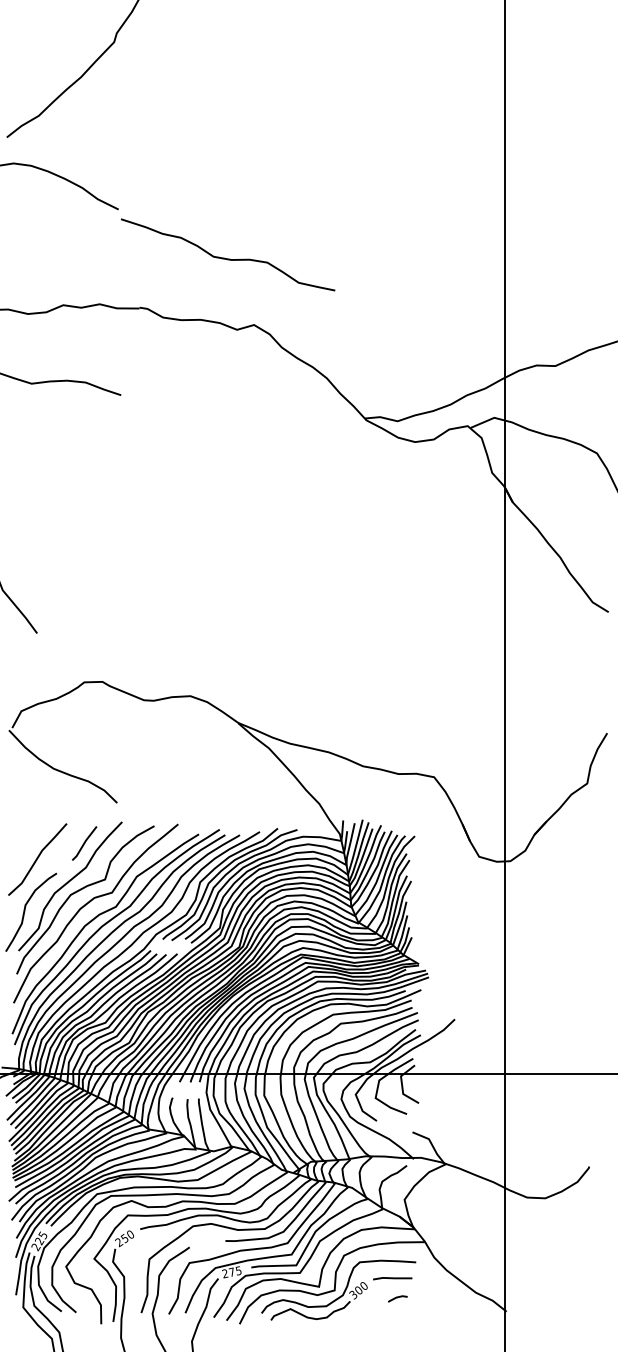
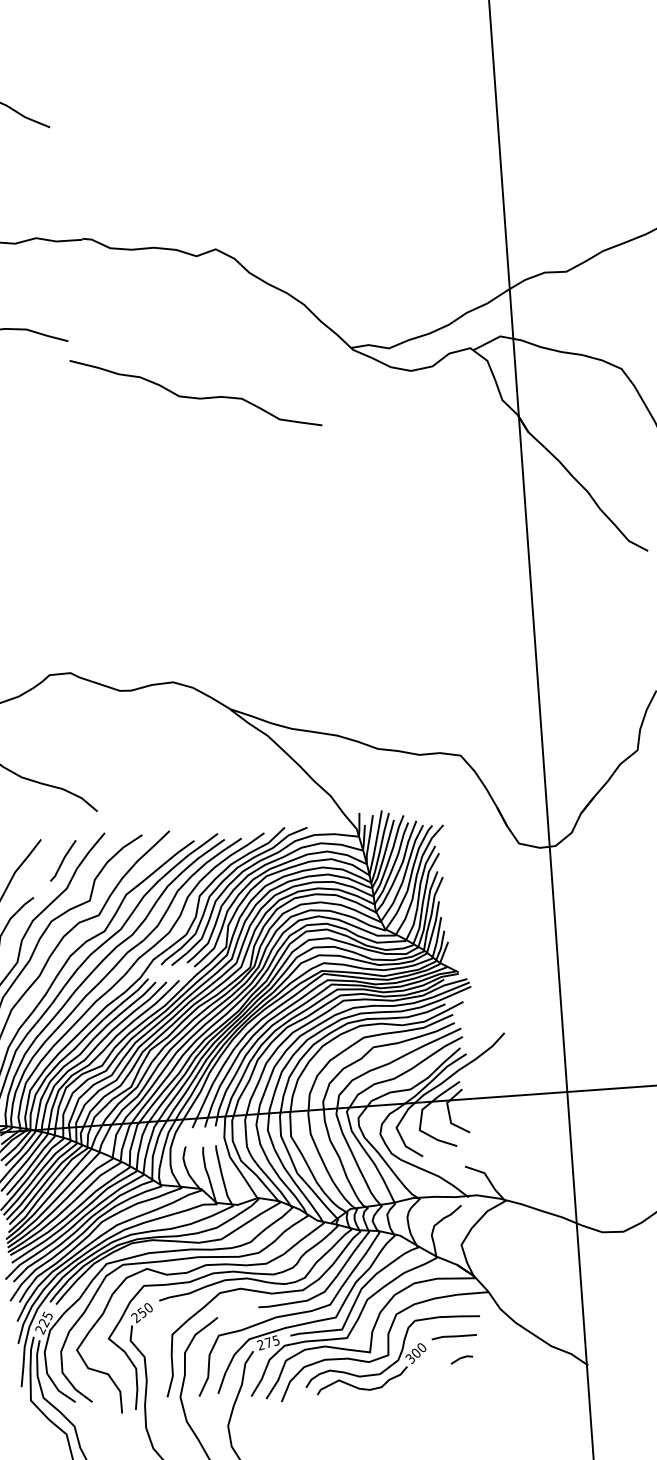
curve: (228, 258) -> (196, 397), moved

